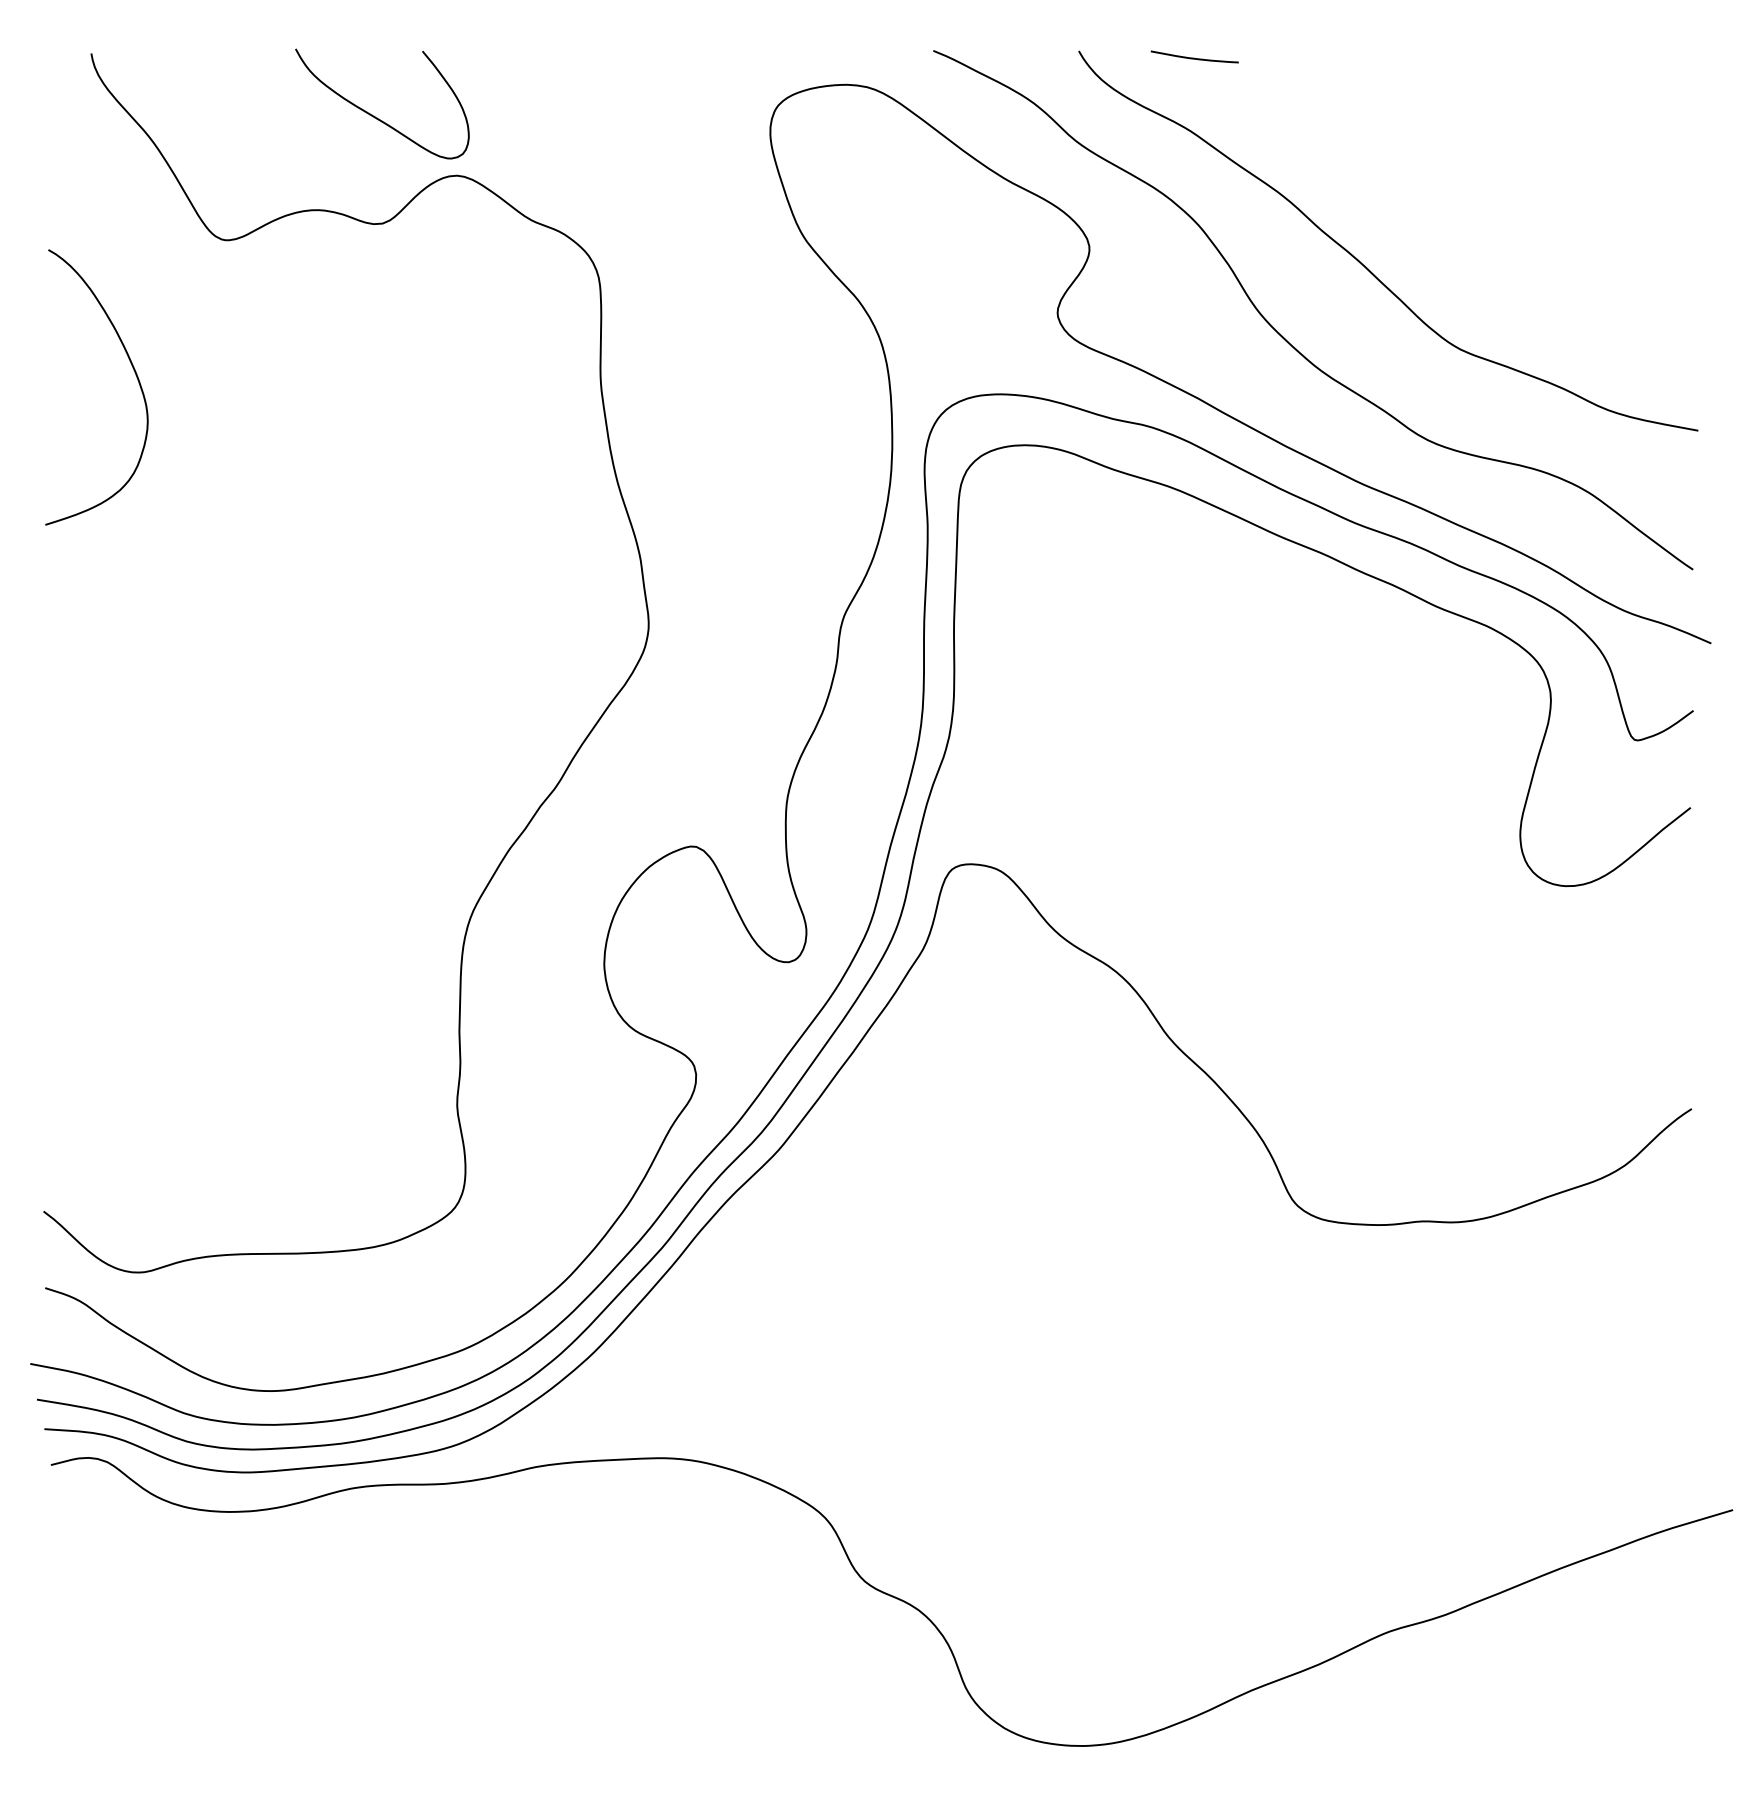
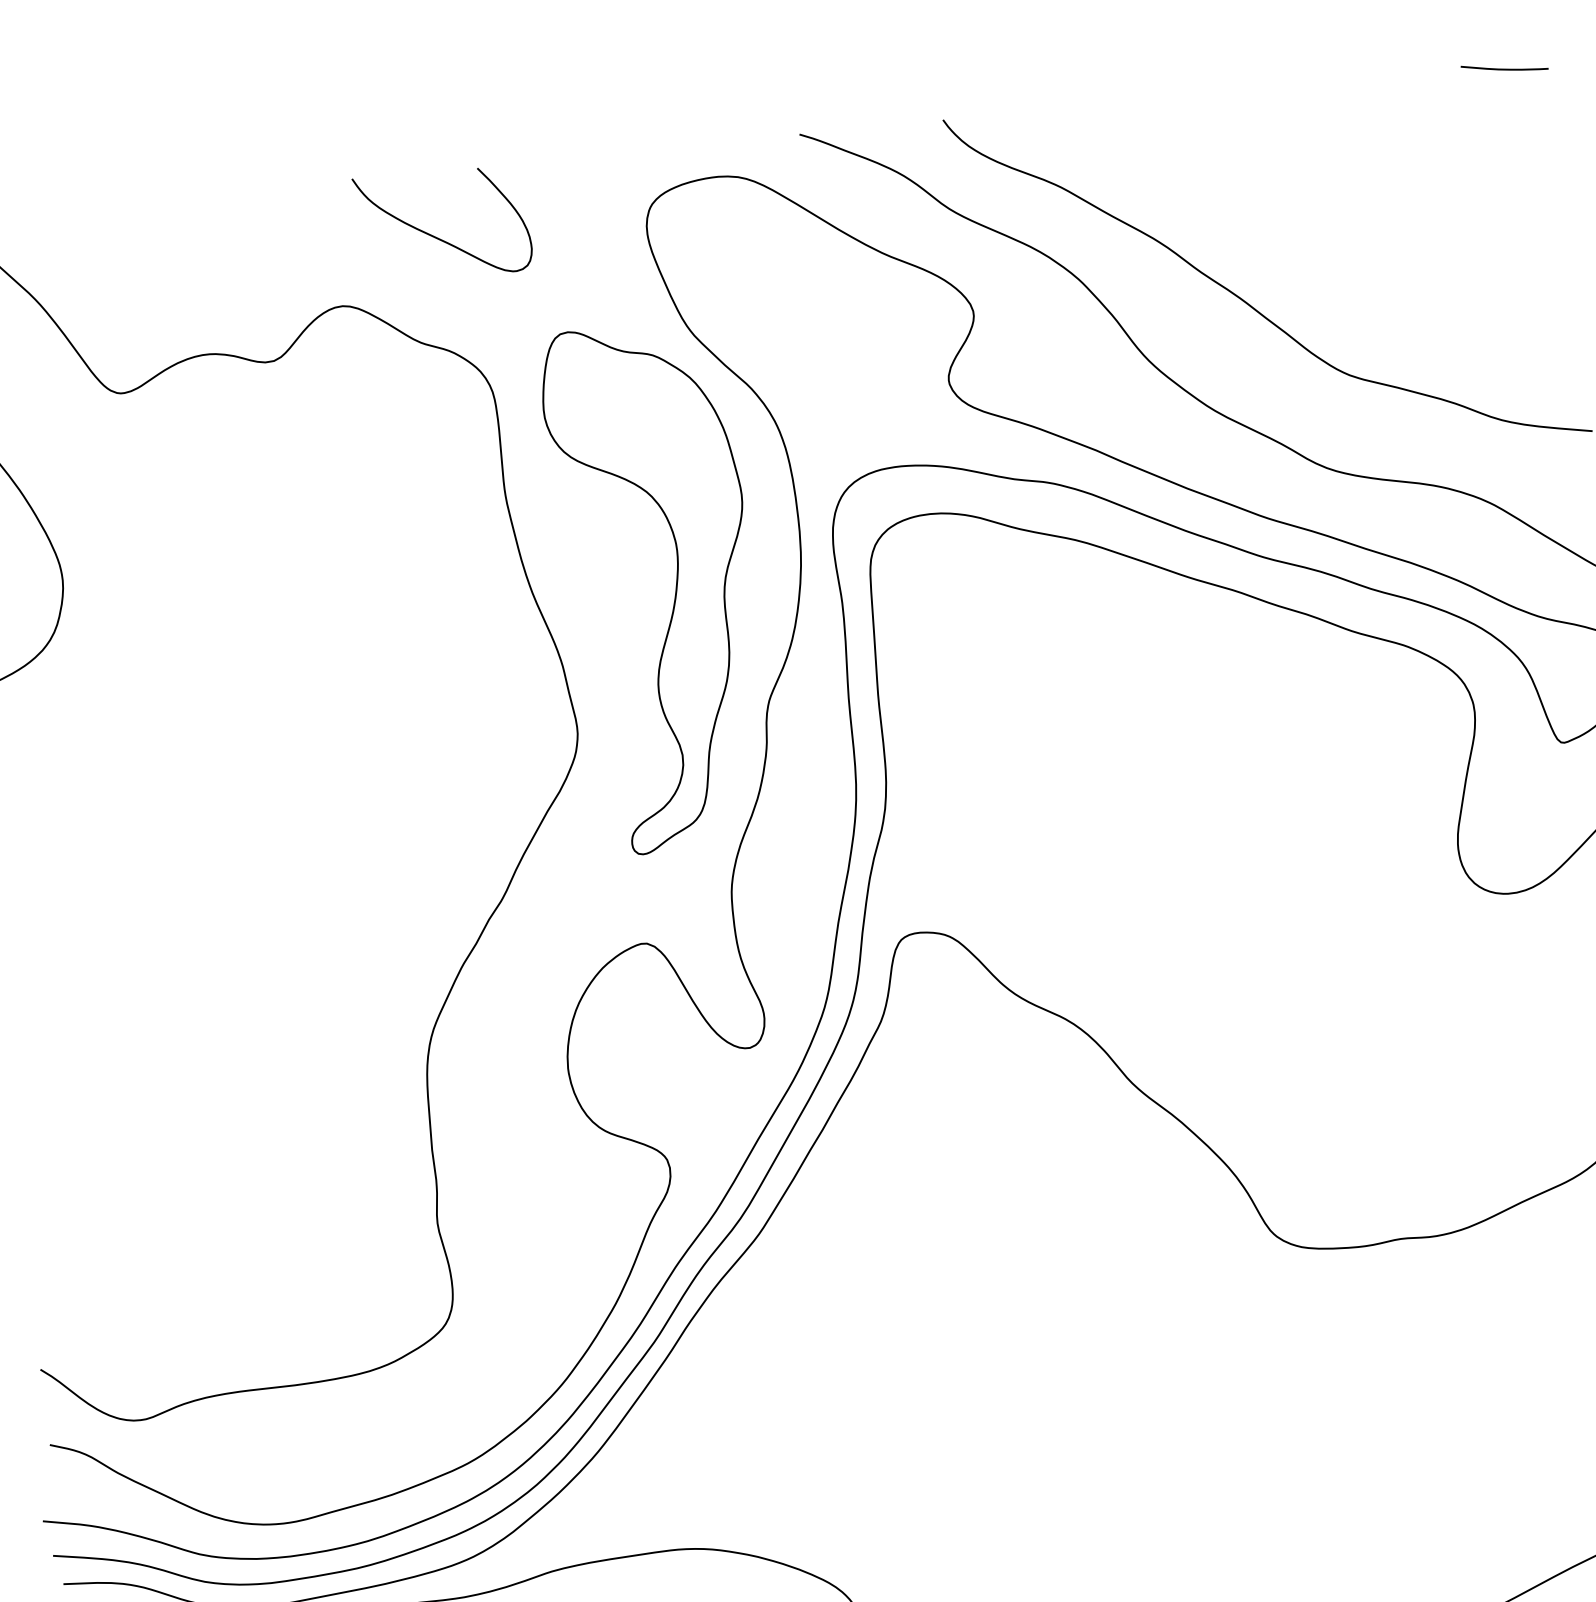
curve: (1194, 57) -> (1504, 68), moved
curve: (375, 116) -> (437, 237), moved
part: (761, 494) -> (675, 589), added

